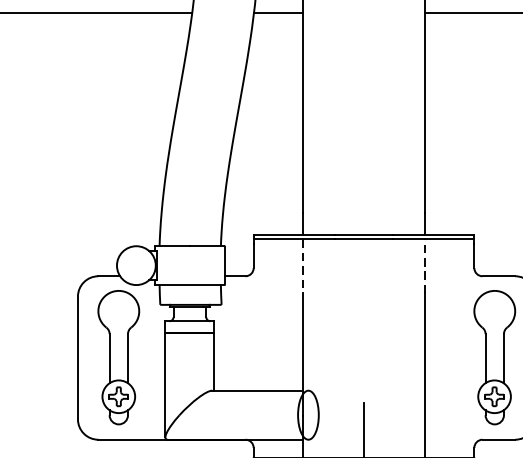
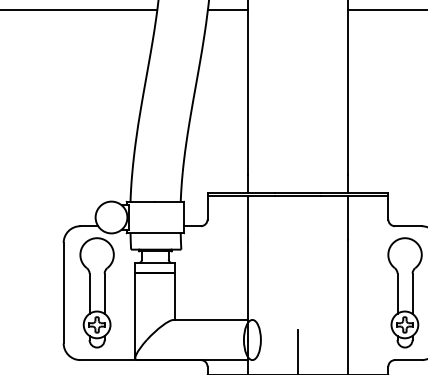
line: (425, 265) -> (348, 217), dashed -> solid
line: (302, 266) -> (247, 218), dashed -> solid

